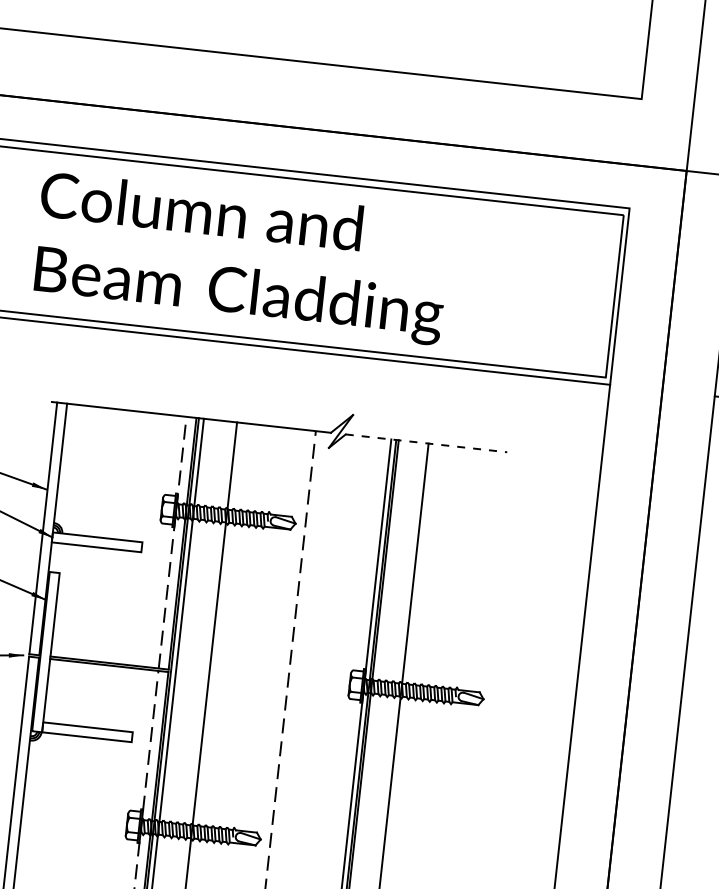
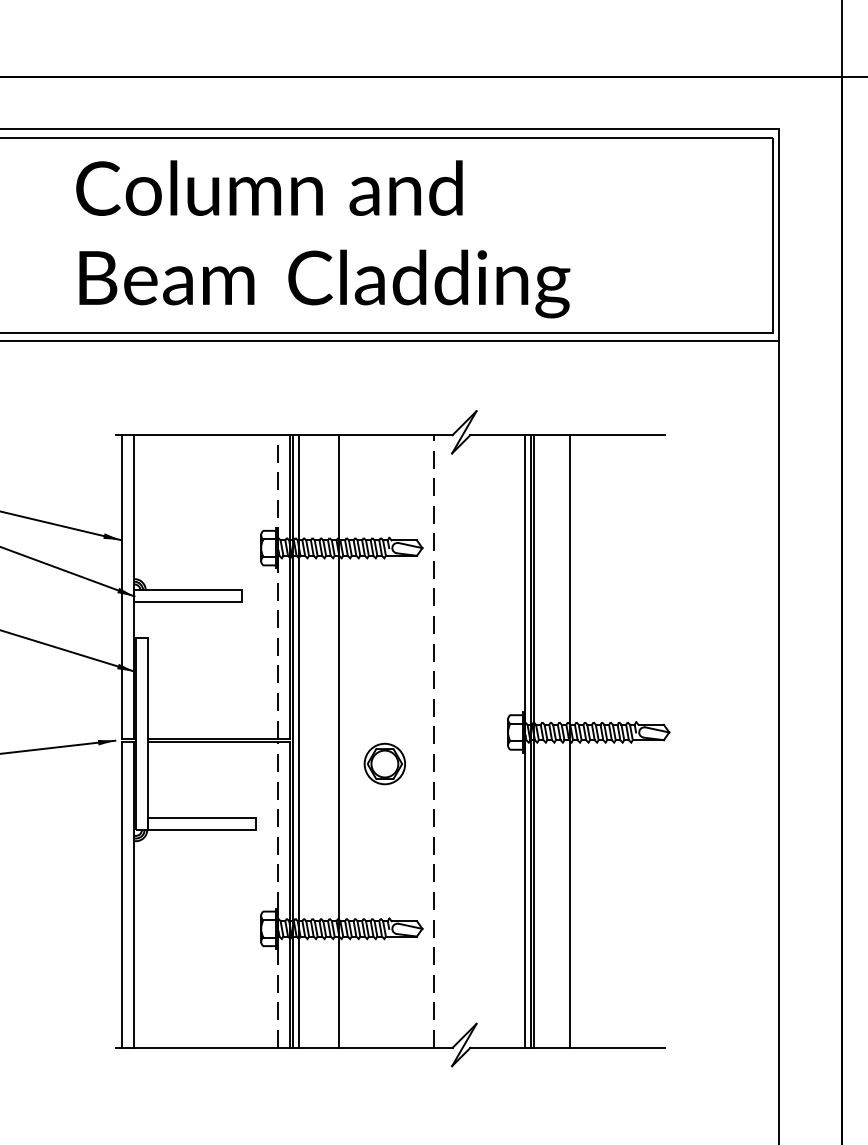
line: (427, 443) -> (568, 435), dashed -> solid
part: (244, 698) -> (384, 763), added

